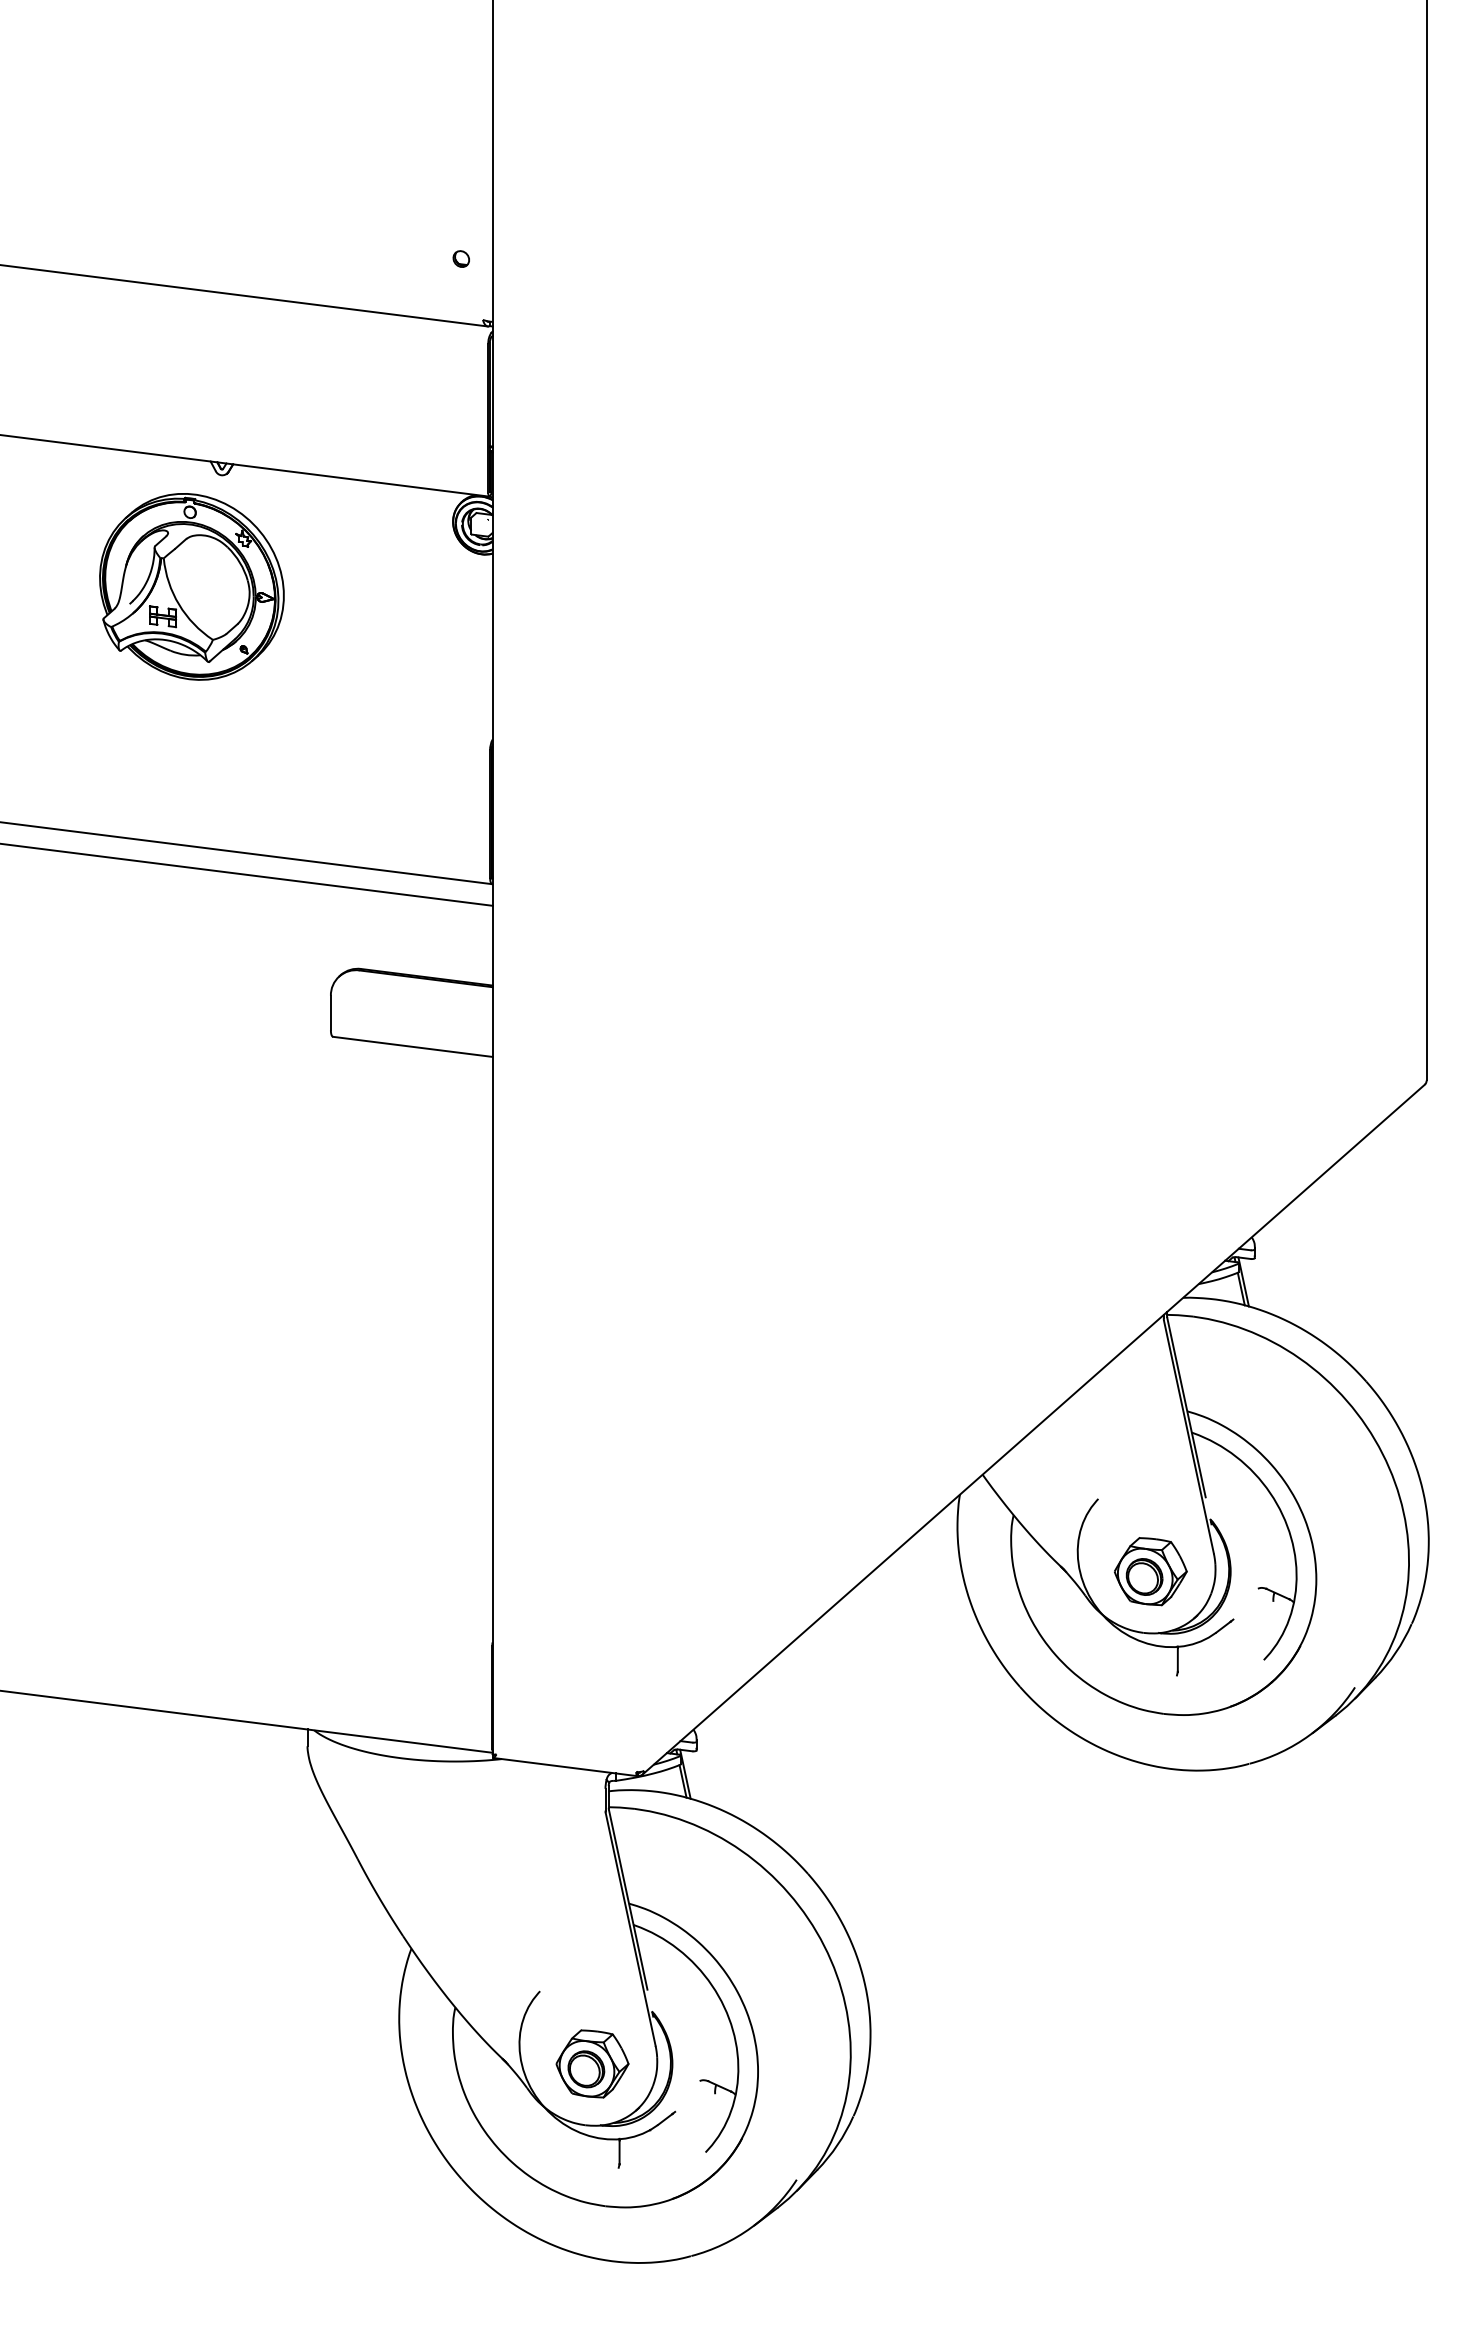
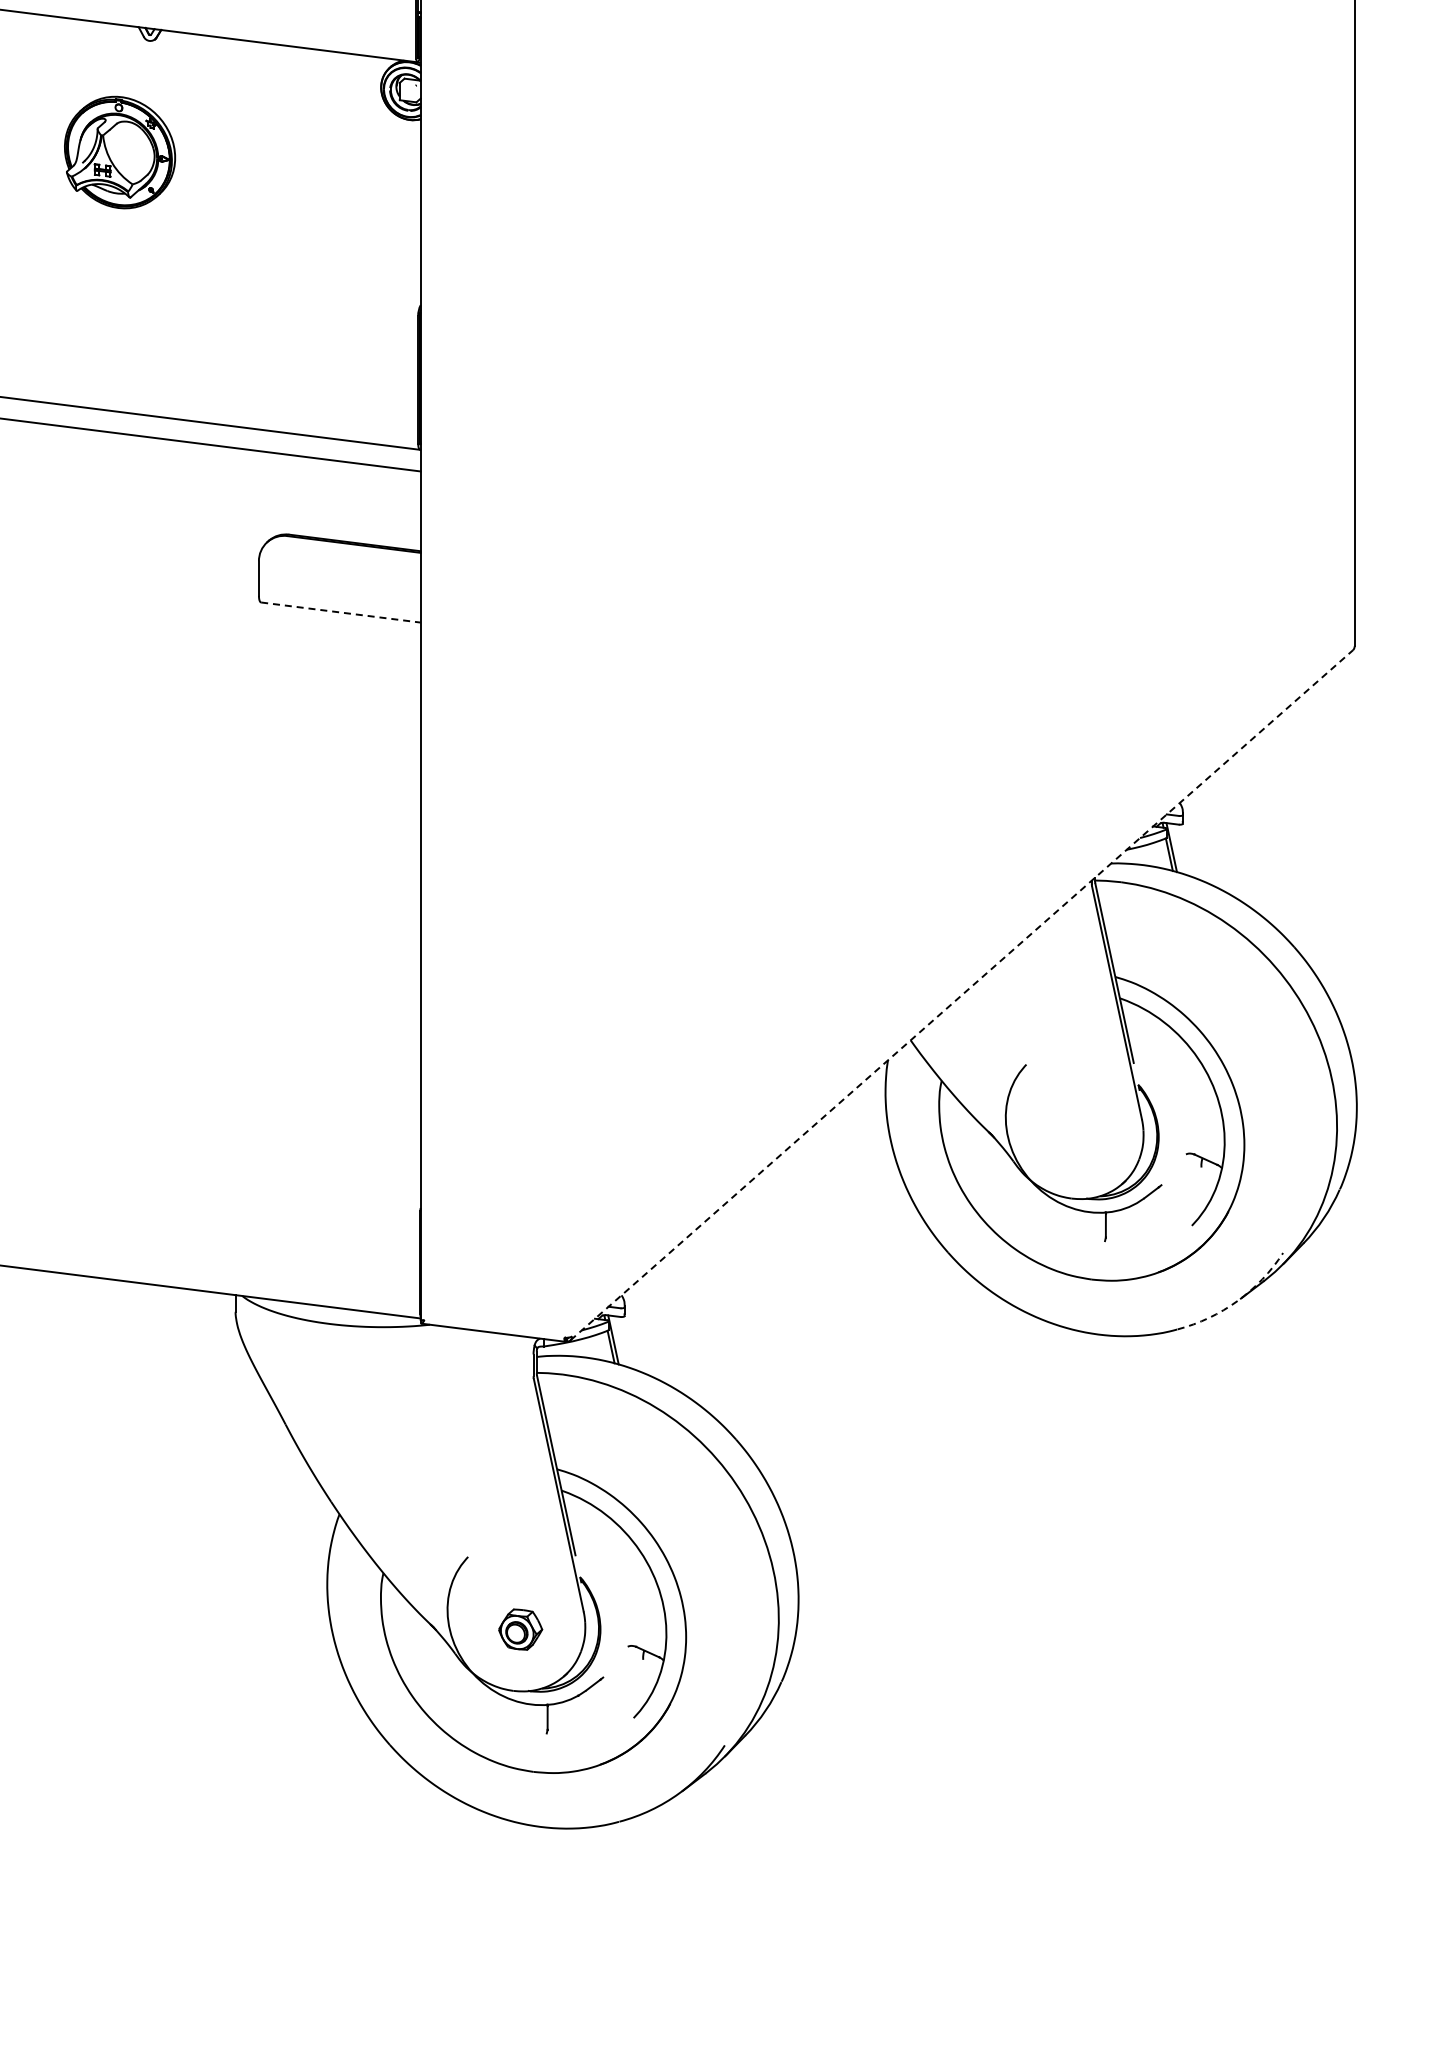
part: (191, 586) -> (119, 152), size x0.6
line: (413, 1046) -> (341, 612), solid -> dashed
line: (1033, 1429) -> (961, 995), solid -> dashed
part: (1150, 1571) -> (1078, 1137), removed
arc: (1309, 1735) -> (1237, 1301), solid -> dashed
part: (592, 2063) -> (520, 1629), size x0.6

